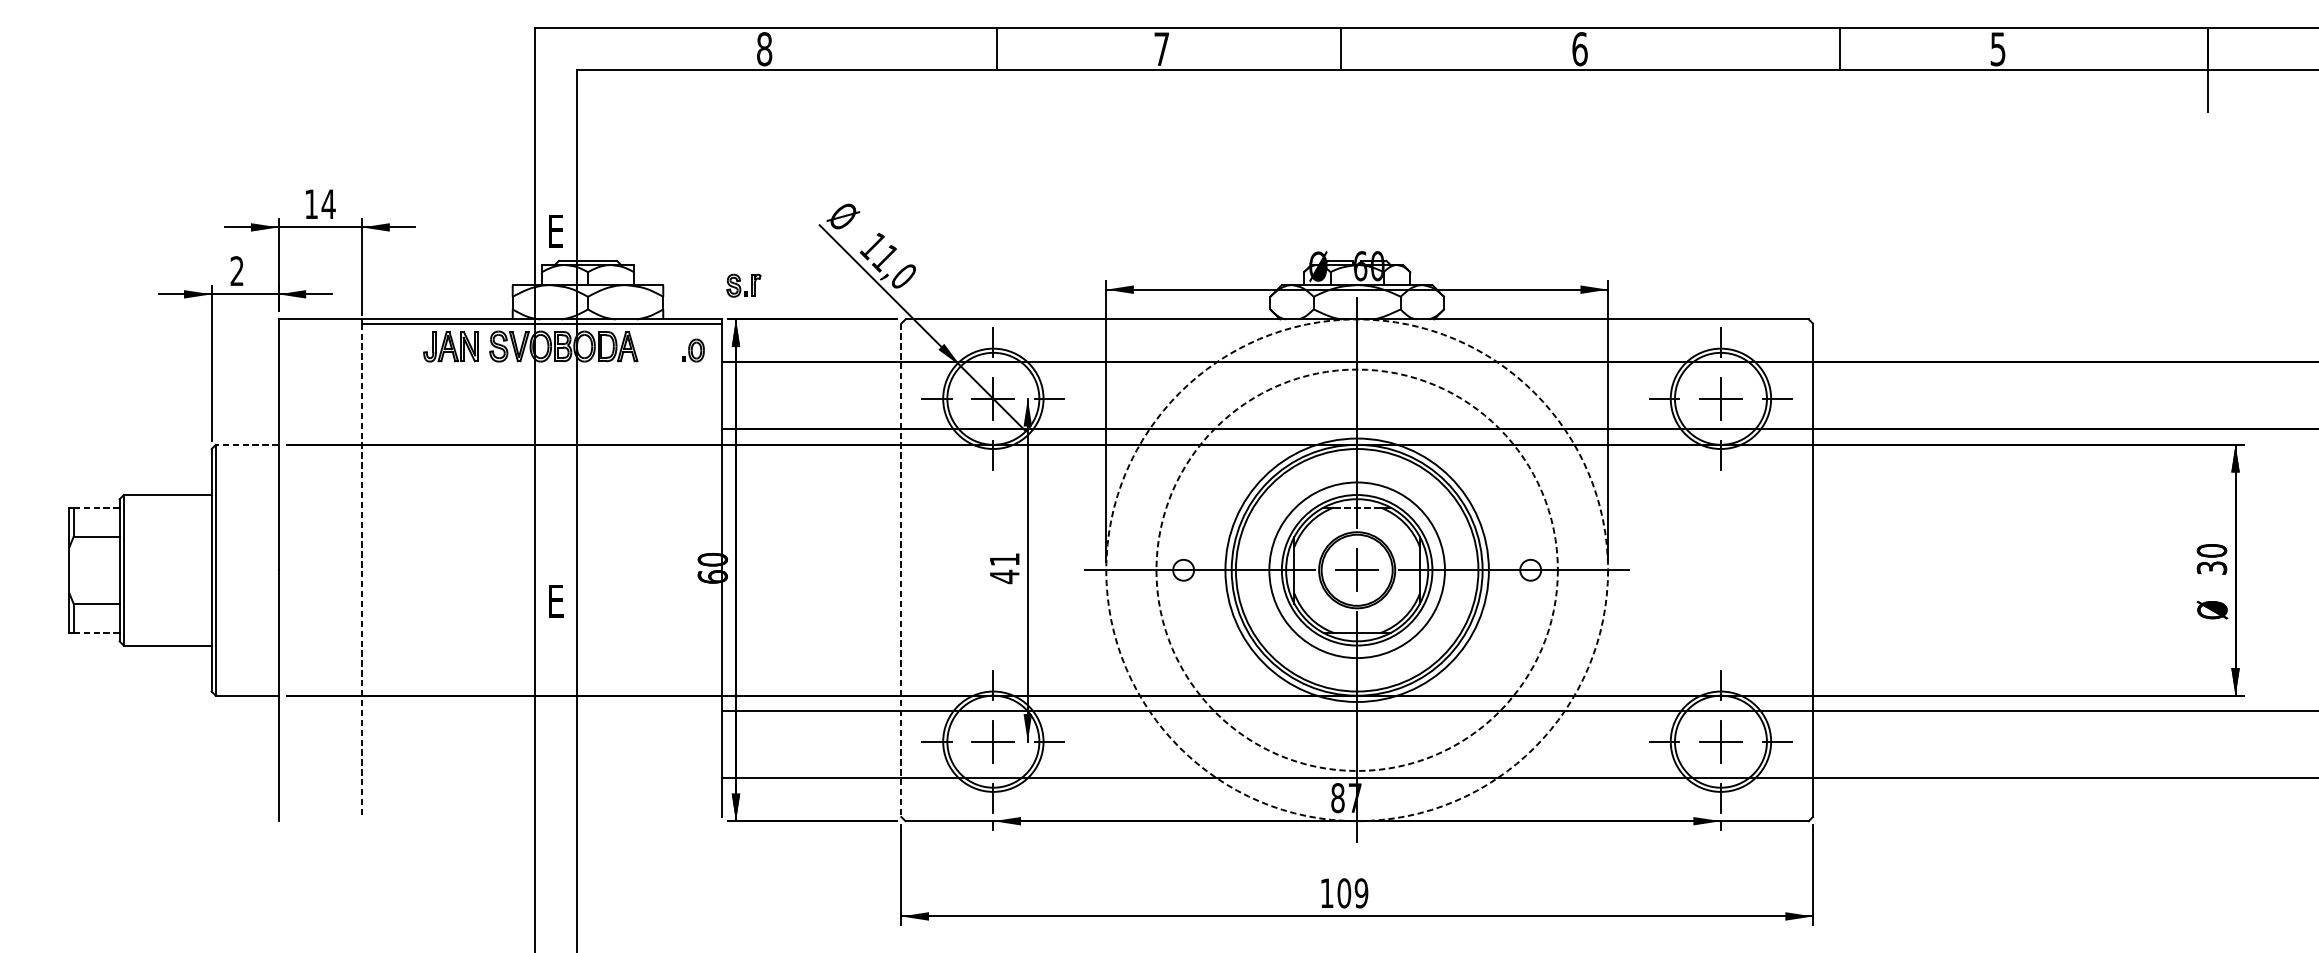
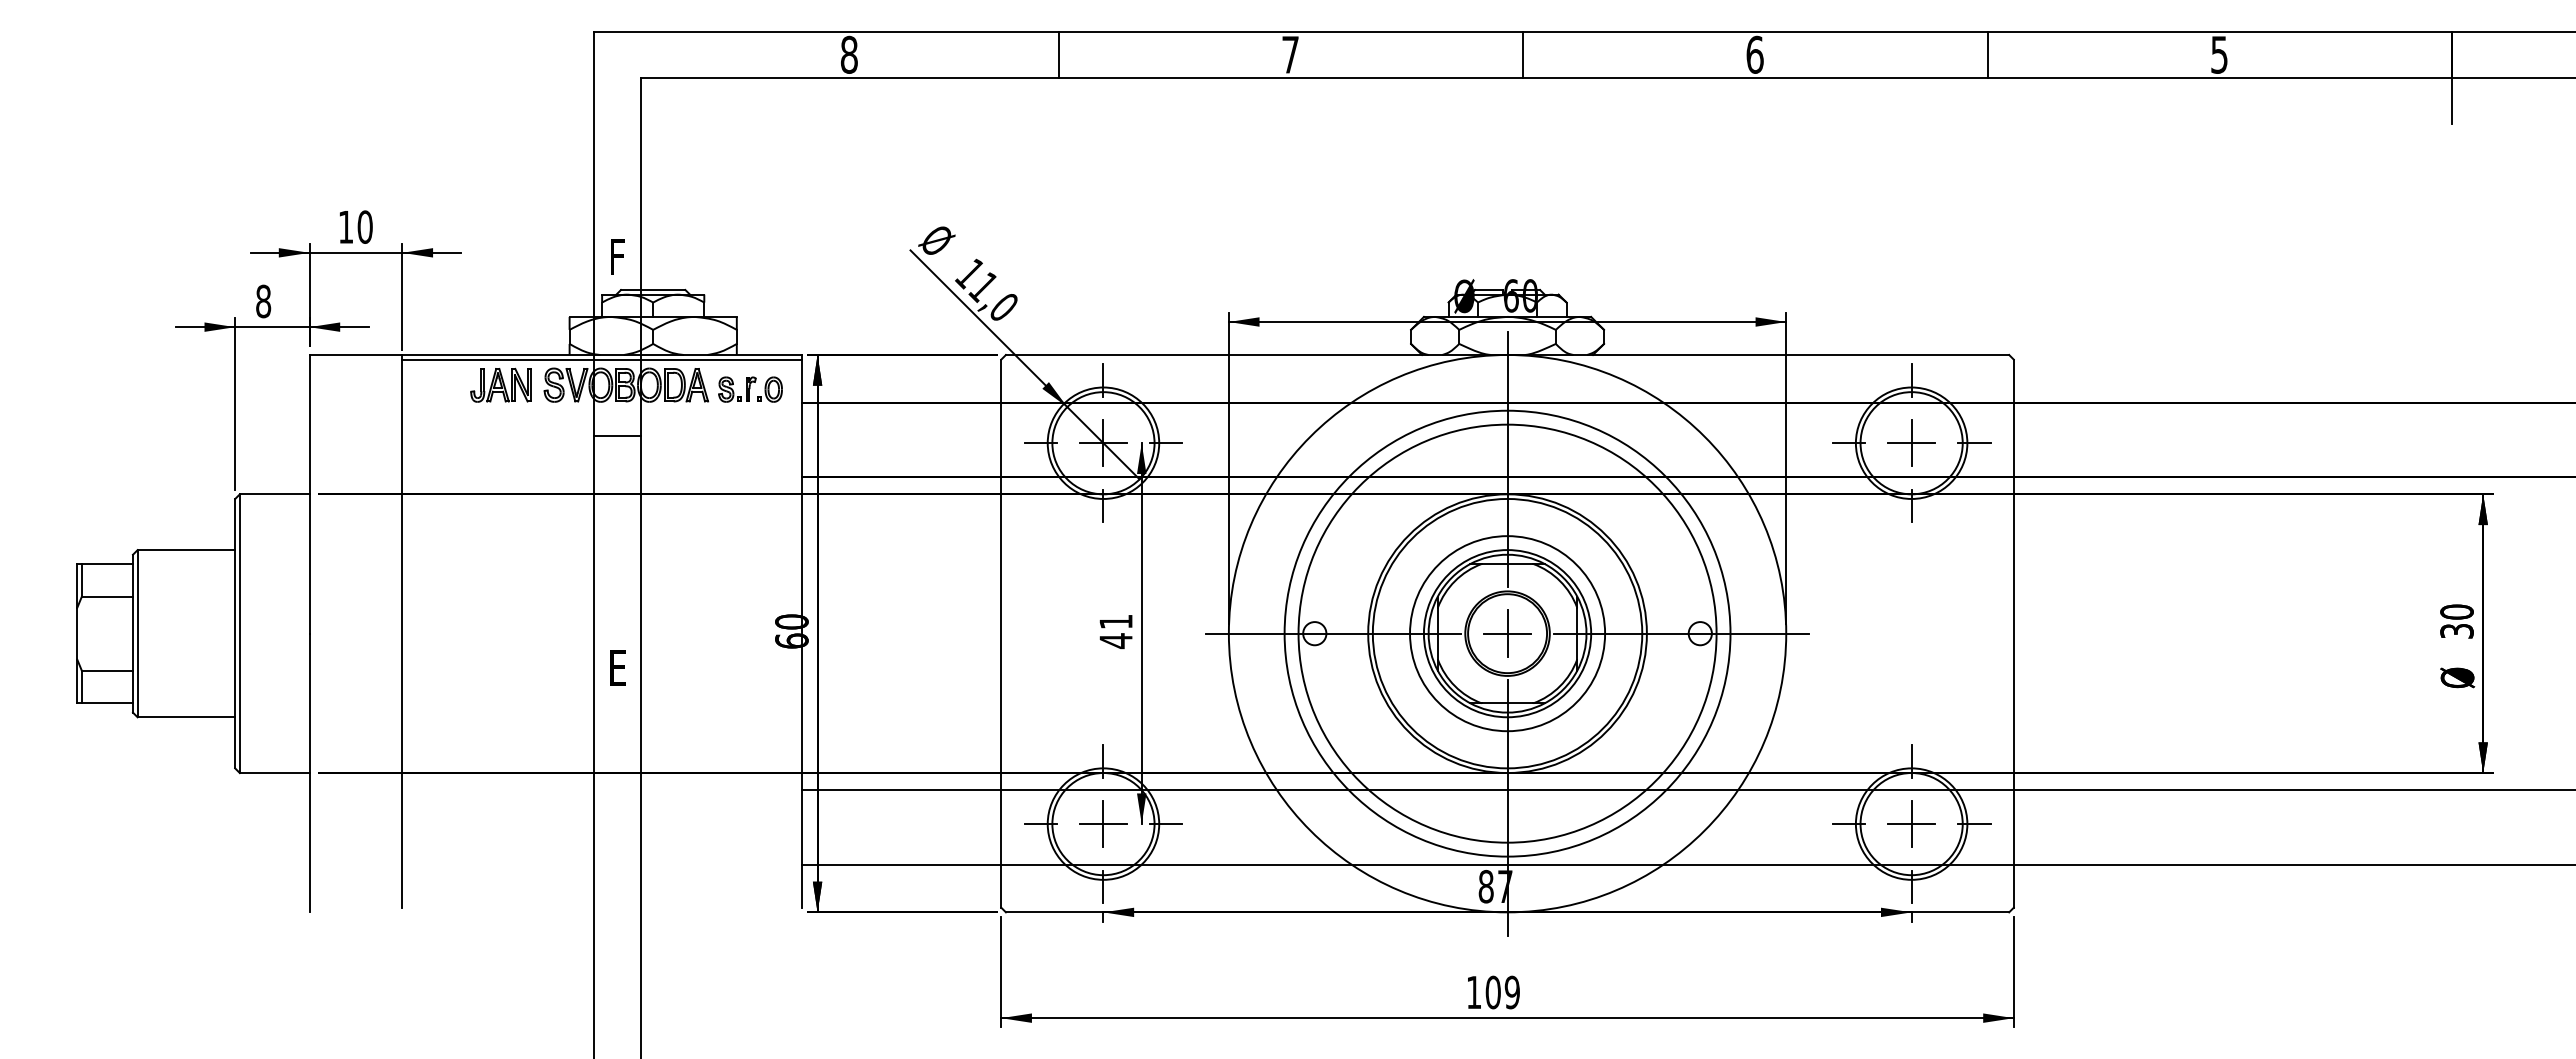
line: (996, 48) -> (1058, 54), moved
line: (1340, 48) -> (1523, 54), moved
line: (1839, 48) -> (1987, 54), moved
text: (328, 203) -> (365, 226), 14 -> 10
text: (555, 230) -> (617, 256), E -> F
text: (237, 271) -> (263, 301), 2 -> 8
part: (744, 285) -> (737, 389), moved
line: (555, 391) -> (617, 435), added
line: (247, 444) -> (274, 494), dashed -> solid
line: (96, 508) -> (107, 564), dashed -> solid
line: (1357, 508) -> (1507, 564), dashed -> solid
circle: (1357, 570) -> (1507, 633), dashed -> solid
circle: (1357, 570) -> (1507, 633), dashed -> solid
circle: (1357, 570) -> (1507, 633), size x1.43
line: (362, 571) -> (402, 634), dashed -> solid
line: (901, 571) -> (1001, 634), dashed -> solid
line: (96, 633) -> (107, 703), dashed -> solid

